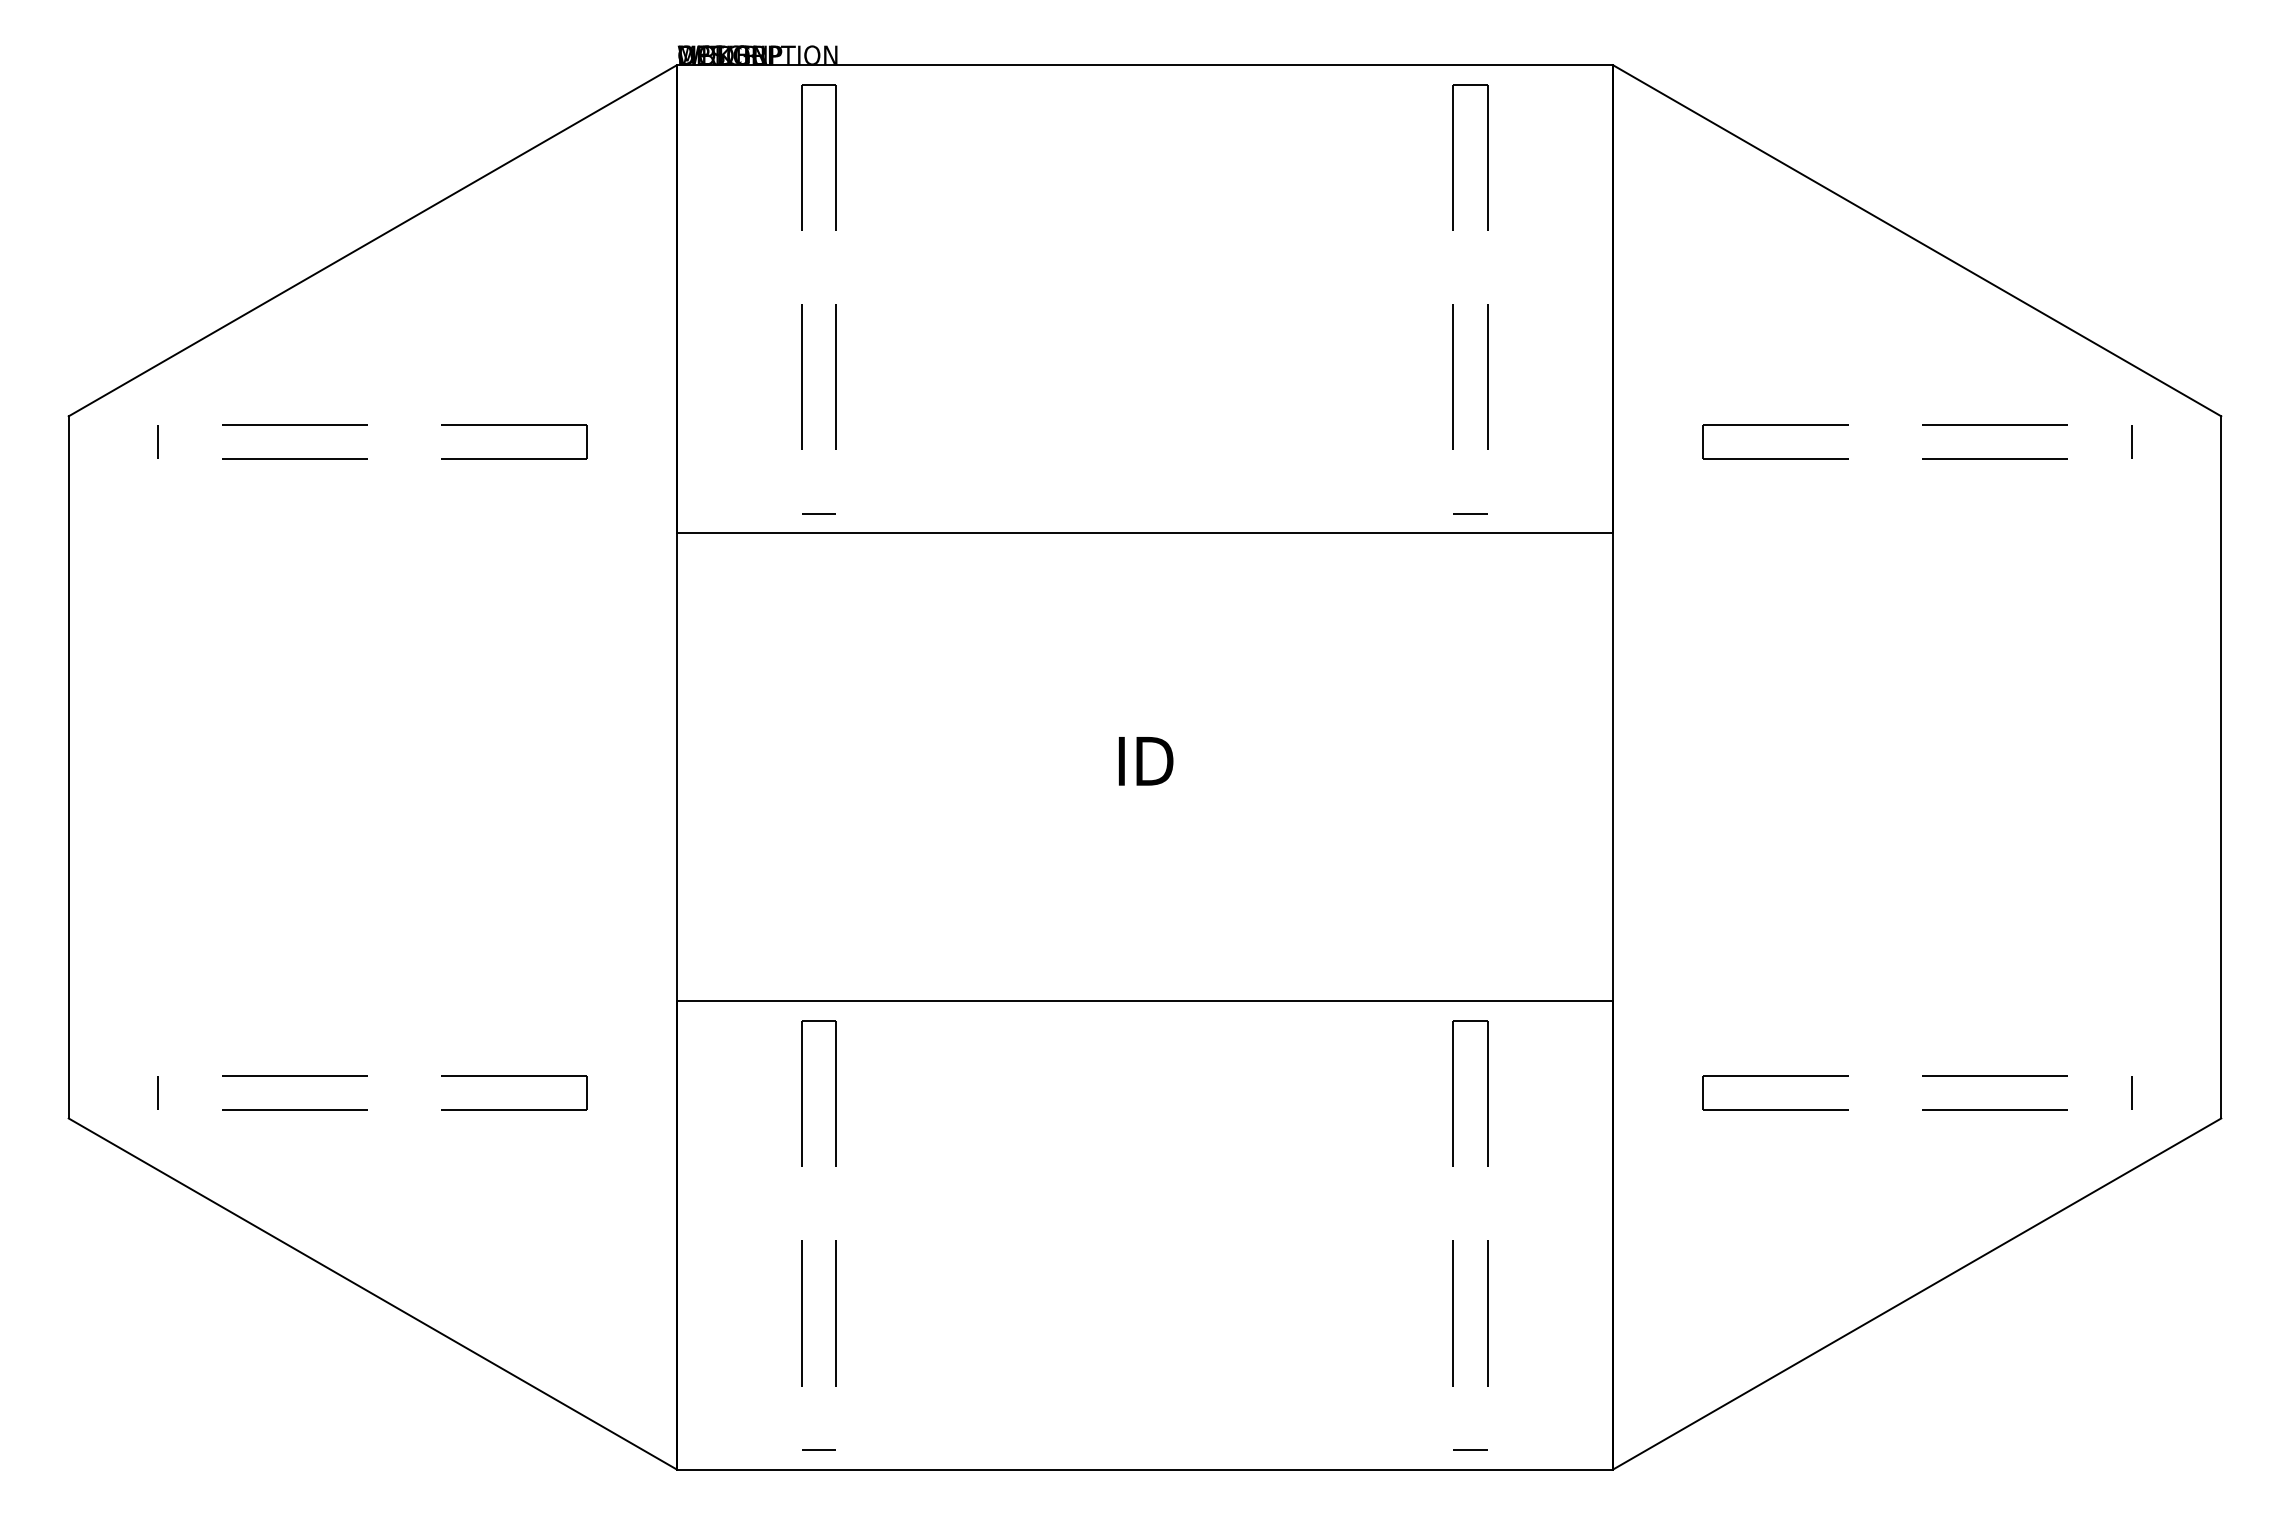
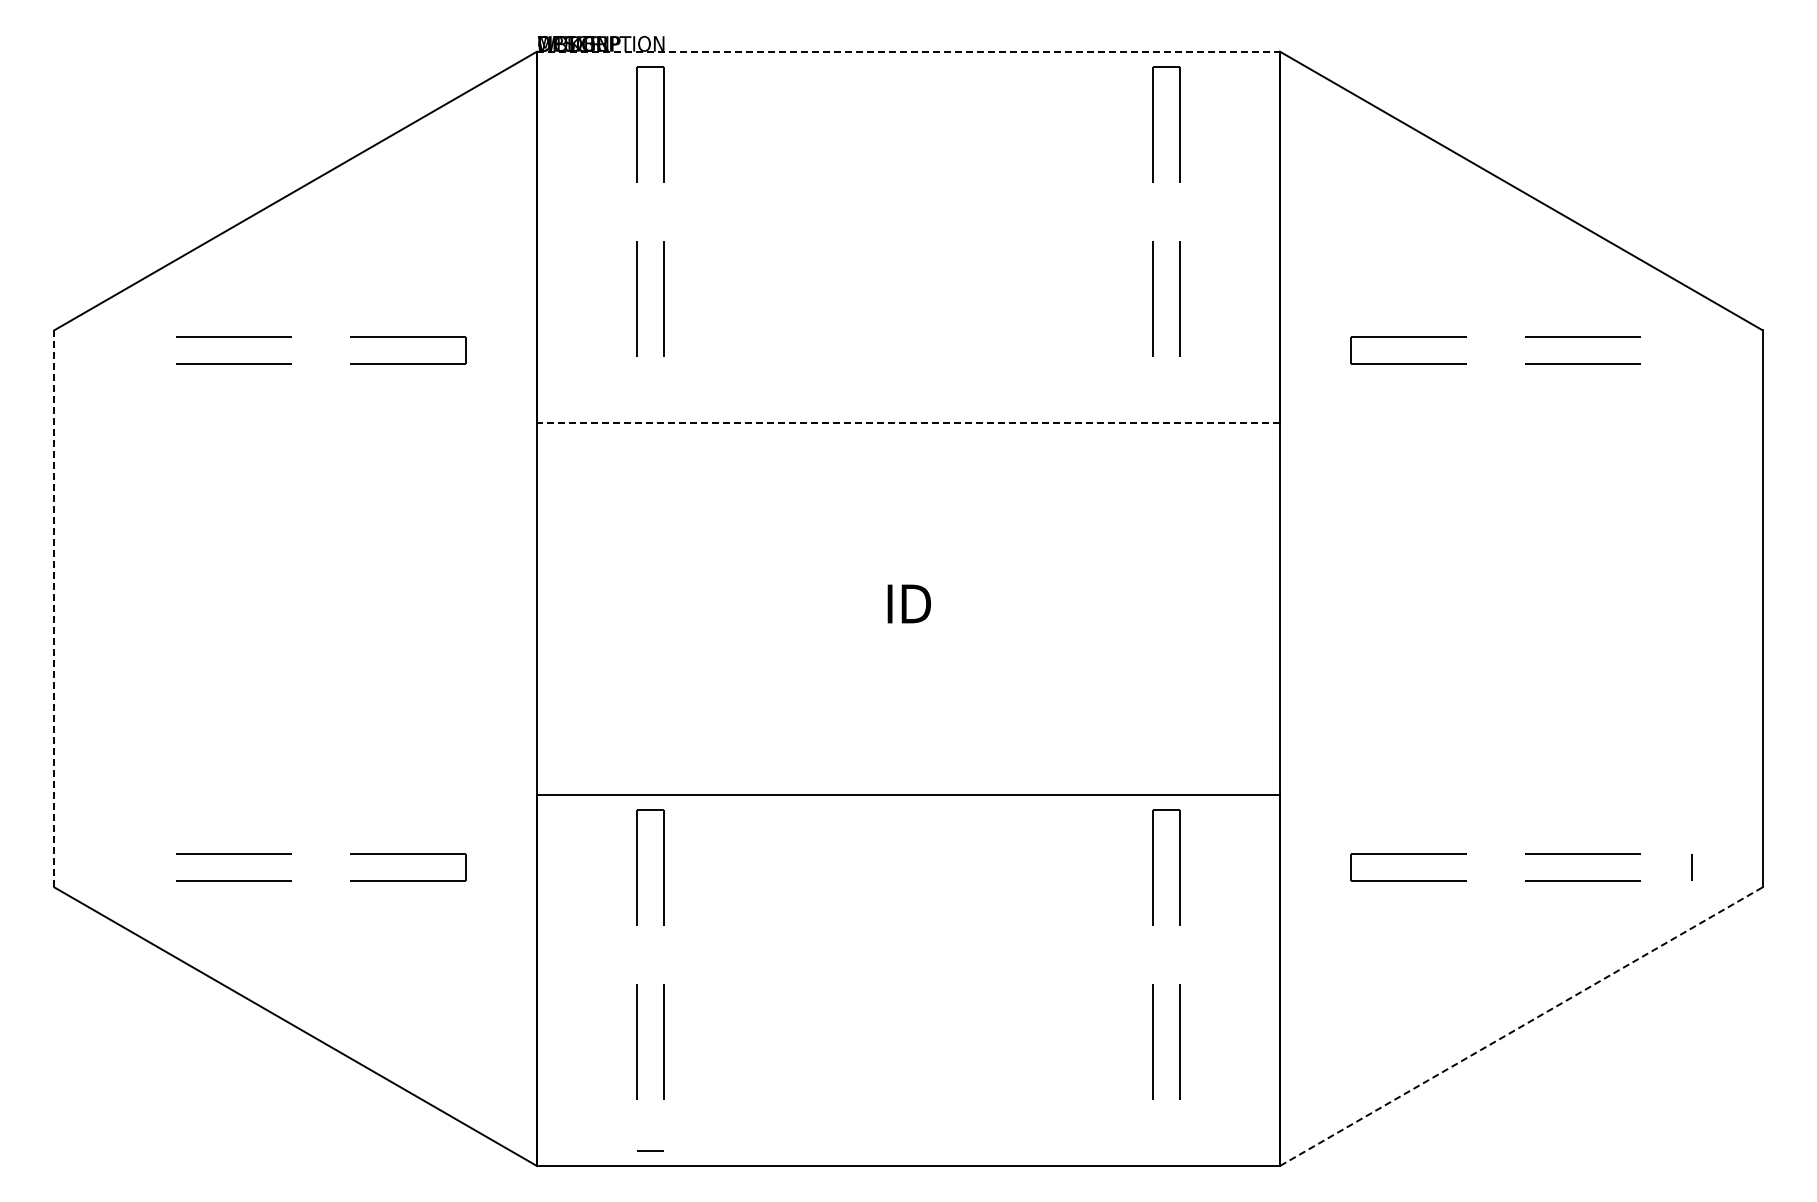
line: (1146, 65) -> (909, 51), solid -> dashed
line: (158, 441) -> (125, 350), removed
line: (2131, 441) -> (1691, 350), removed
line: (818, 513) -> (649, 407), removed
line: (1470, 513) -> (1166, 407), removed
line: (1145, 533) -> (908, 423), solid -> dashed
line: (68, 766) -> (54, 608), solid -> dashed
line: (158, 1093) -> (125, 867), removed
line: (1917, 1293) -> (1521, 1026), solid -> dashed
line: (1470, 1449) -> (1166, 1150), removed

